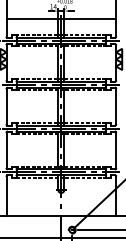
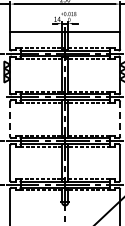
line: (6, 107) -> (10, 120), solid -> dashed
line: (116, 107) -> (120, 120), solid -> dashed

